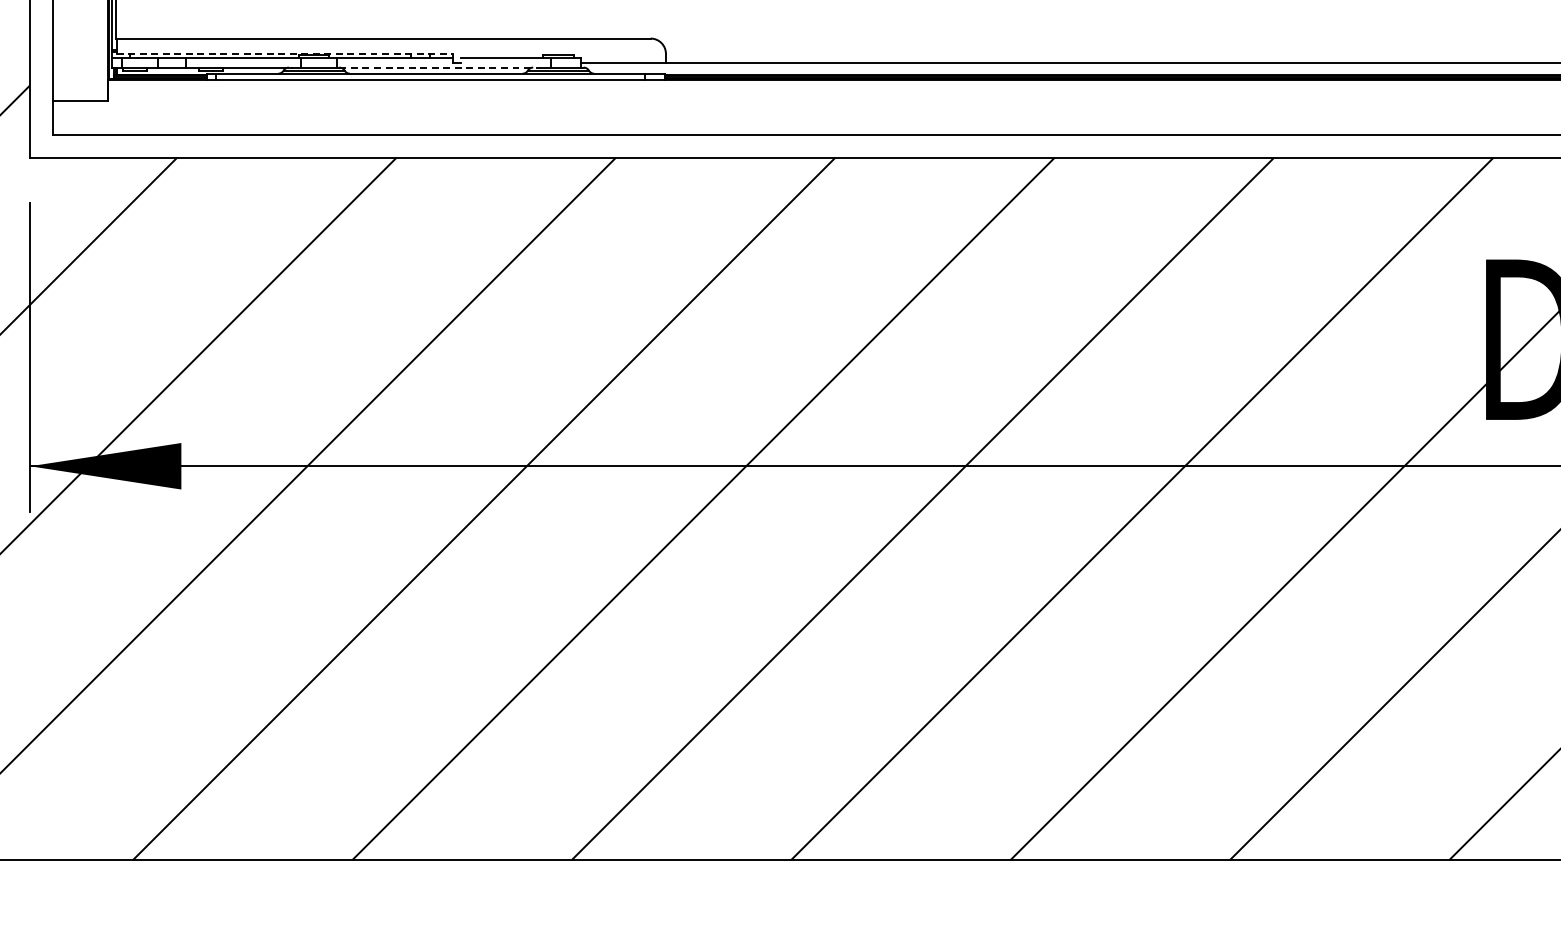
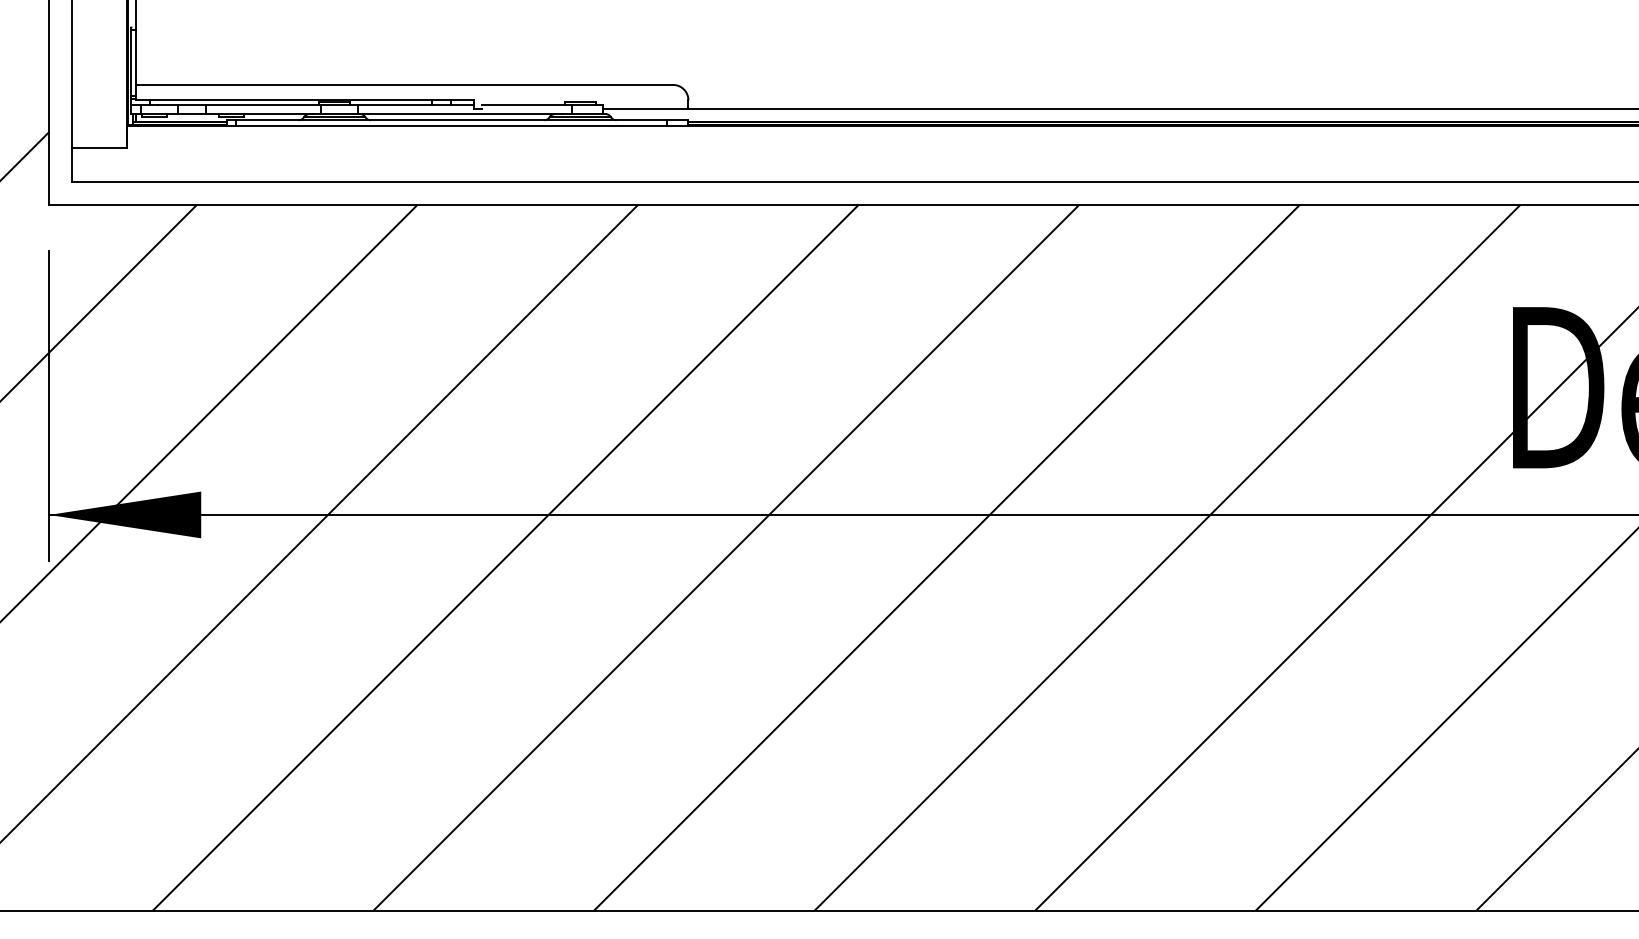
line: (284, 54) -> (304, 100), dashed -> solid
line: (440, 67) -> (461, 114), dashed -> solid

